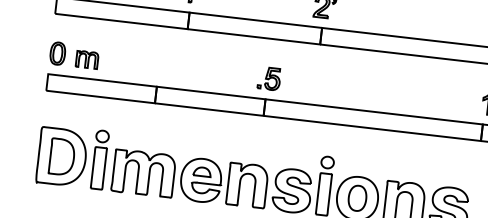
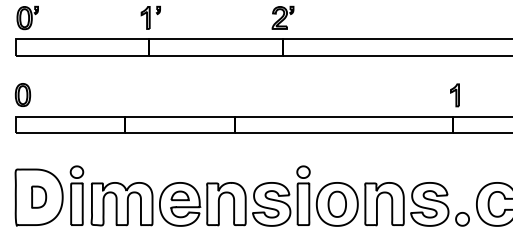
part: (86, 59) -> (52, 97), removed
part: (268, 78) -> (235, 95), removed
part: (61, 156) -> (38, 196), size x0.6

